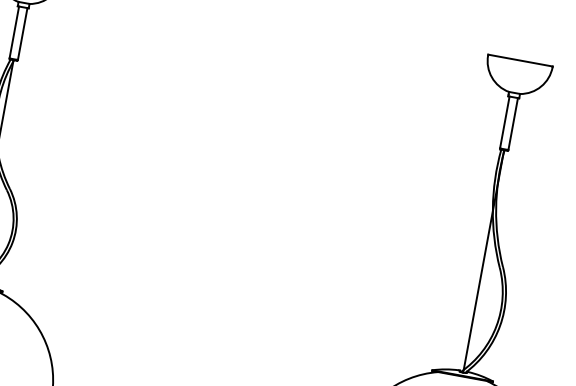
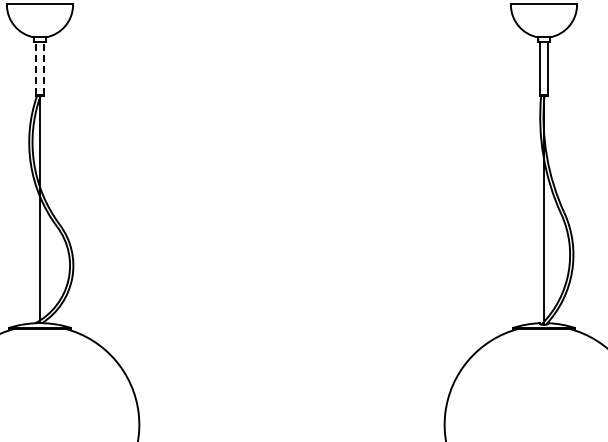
line: (14, 32) -> (35, 68), solid -> dashed
line: (22, 34) -> (44, 68), solid -> dashed

